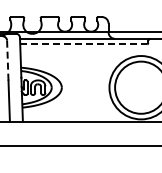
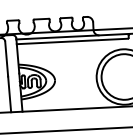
line: (83, 44) -> (72, 41), dashed -> solid
line: (7, 60) -> (6, 58), dashed -> solid

